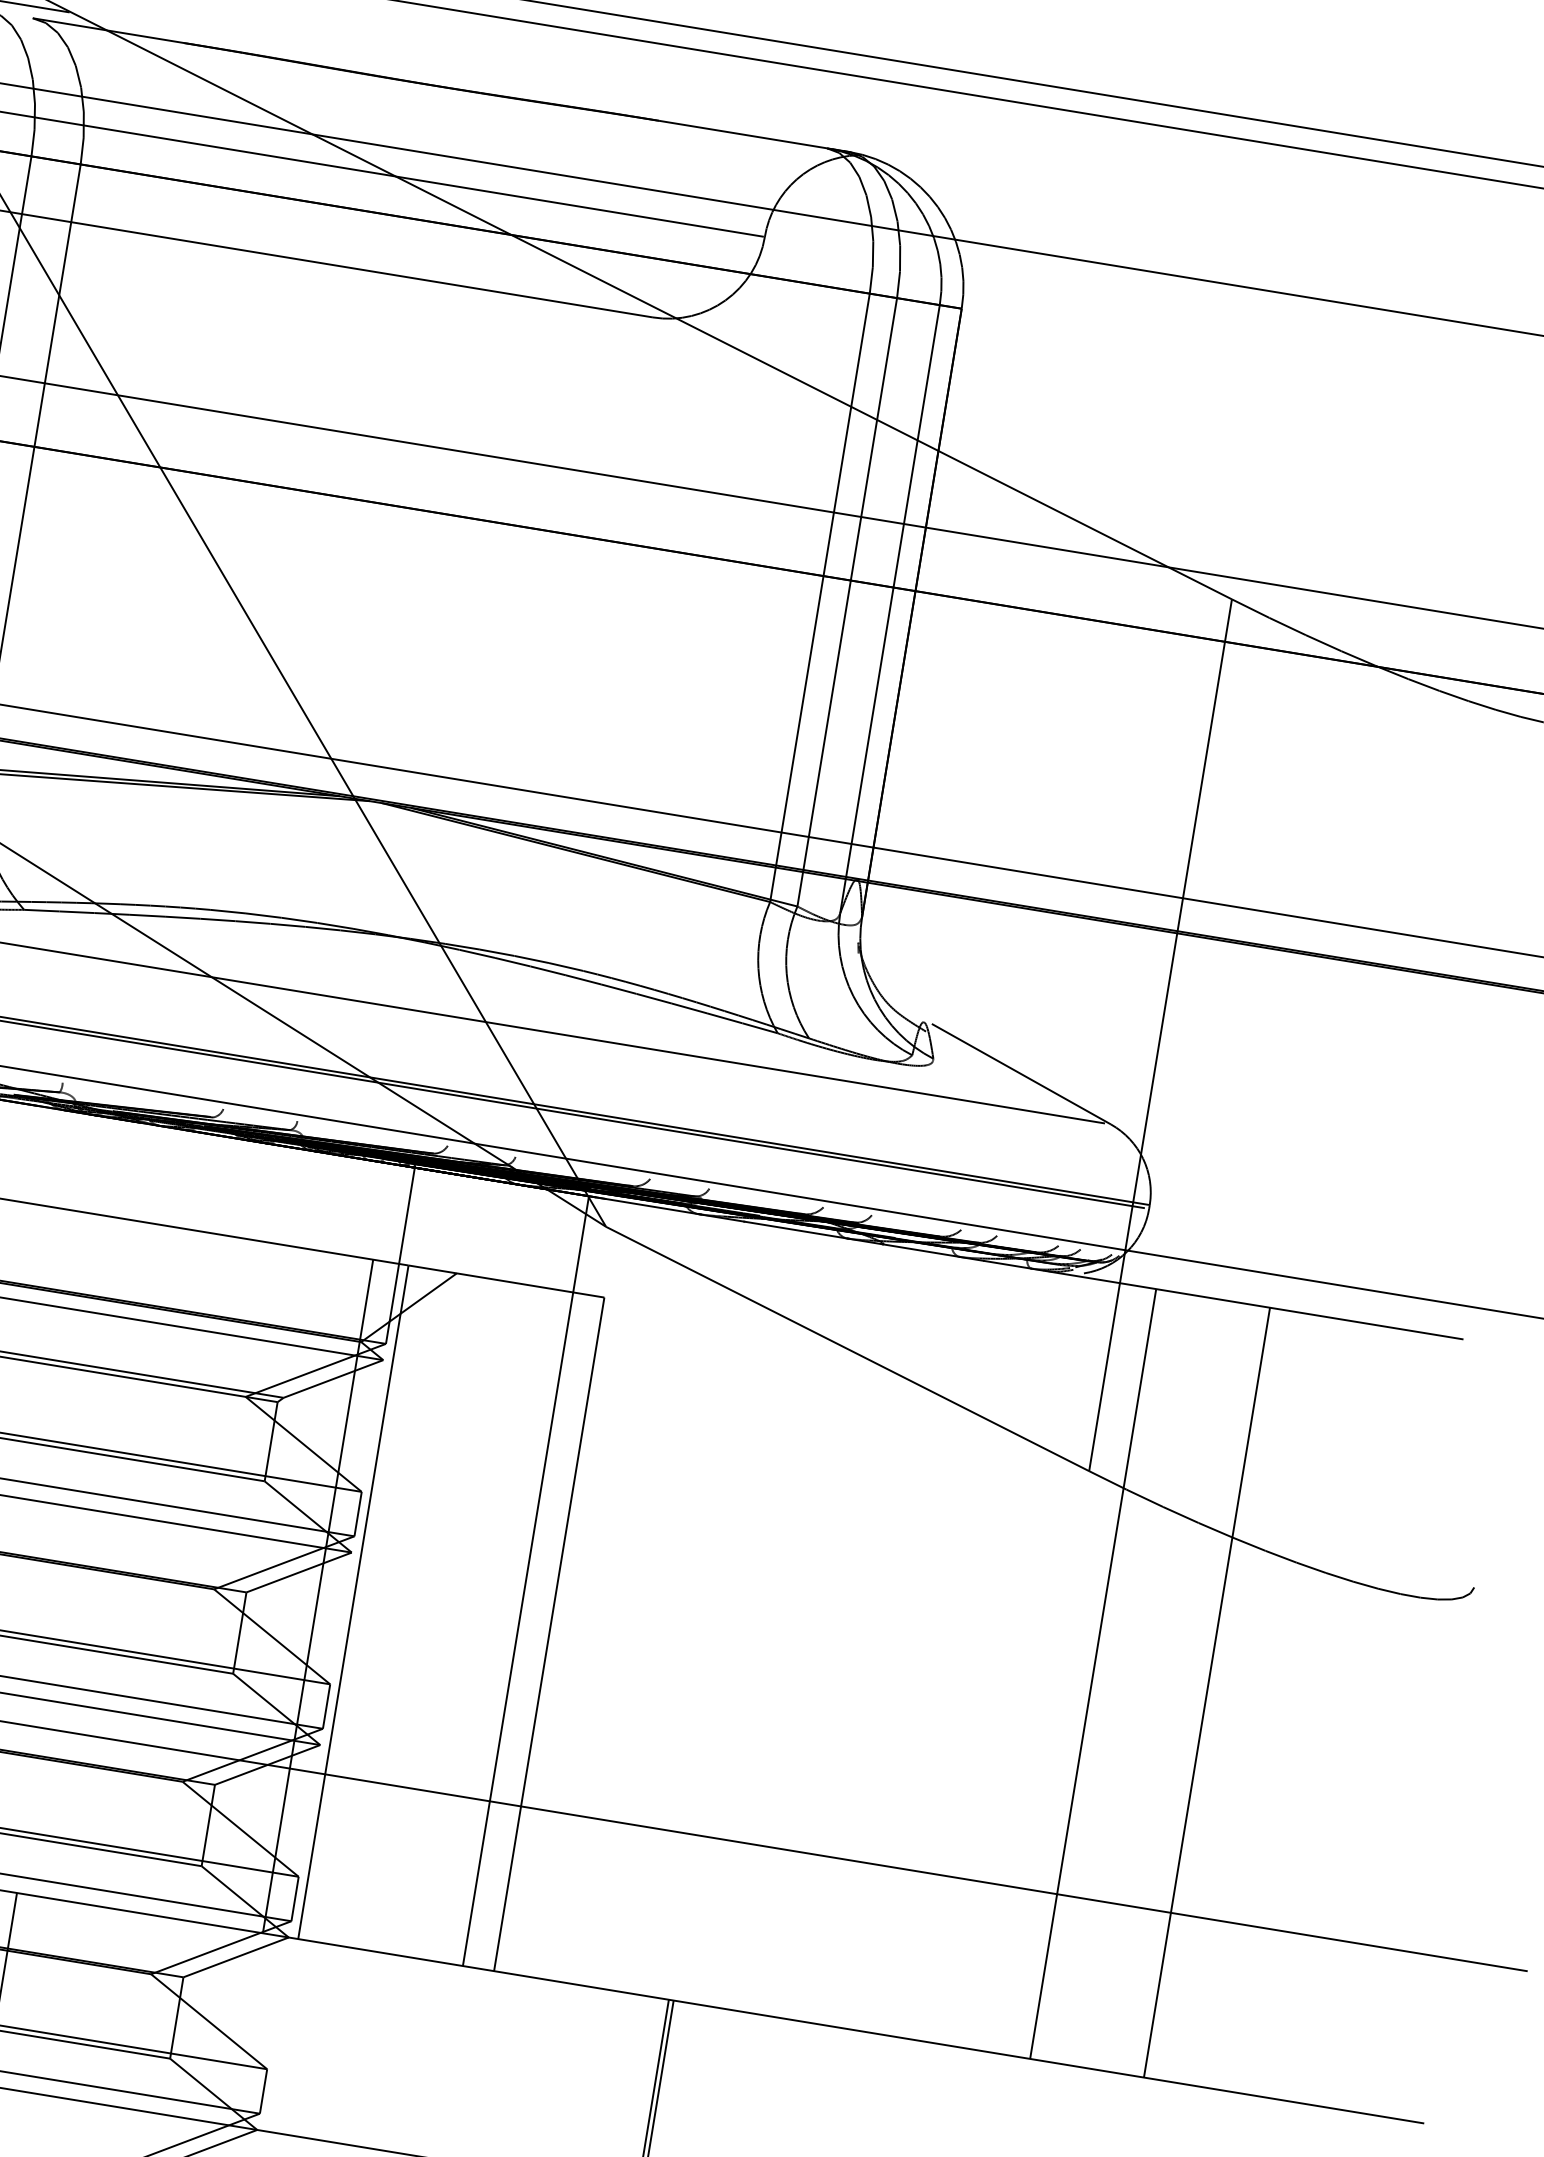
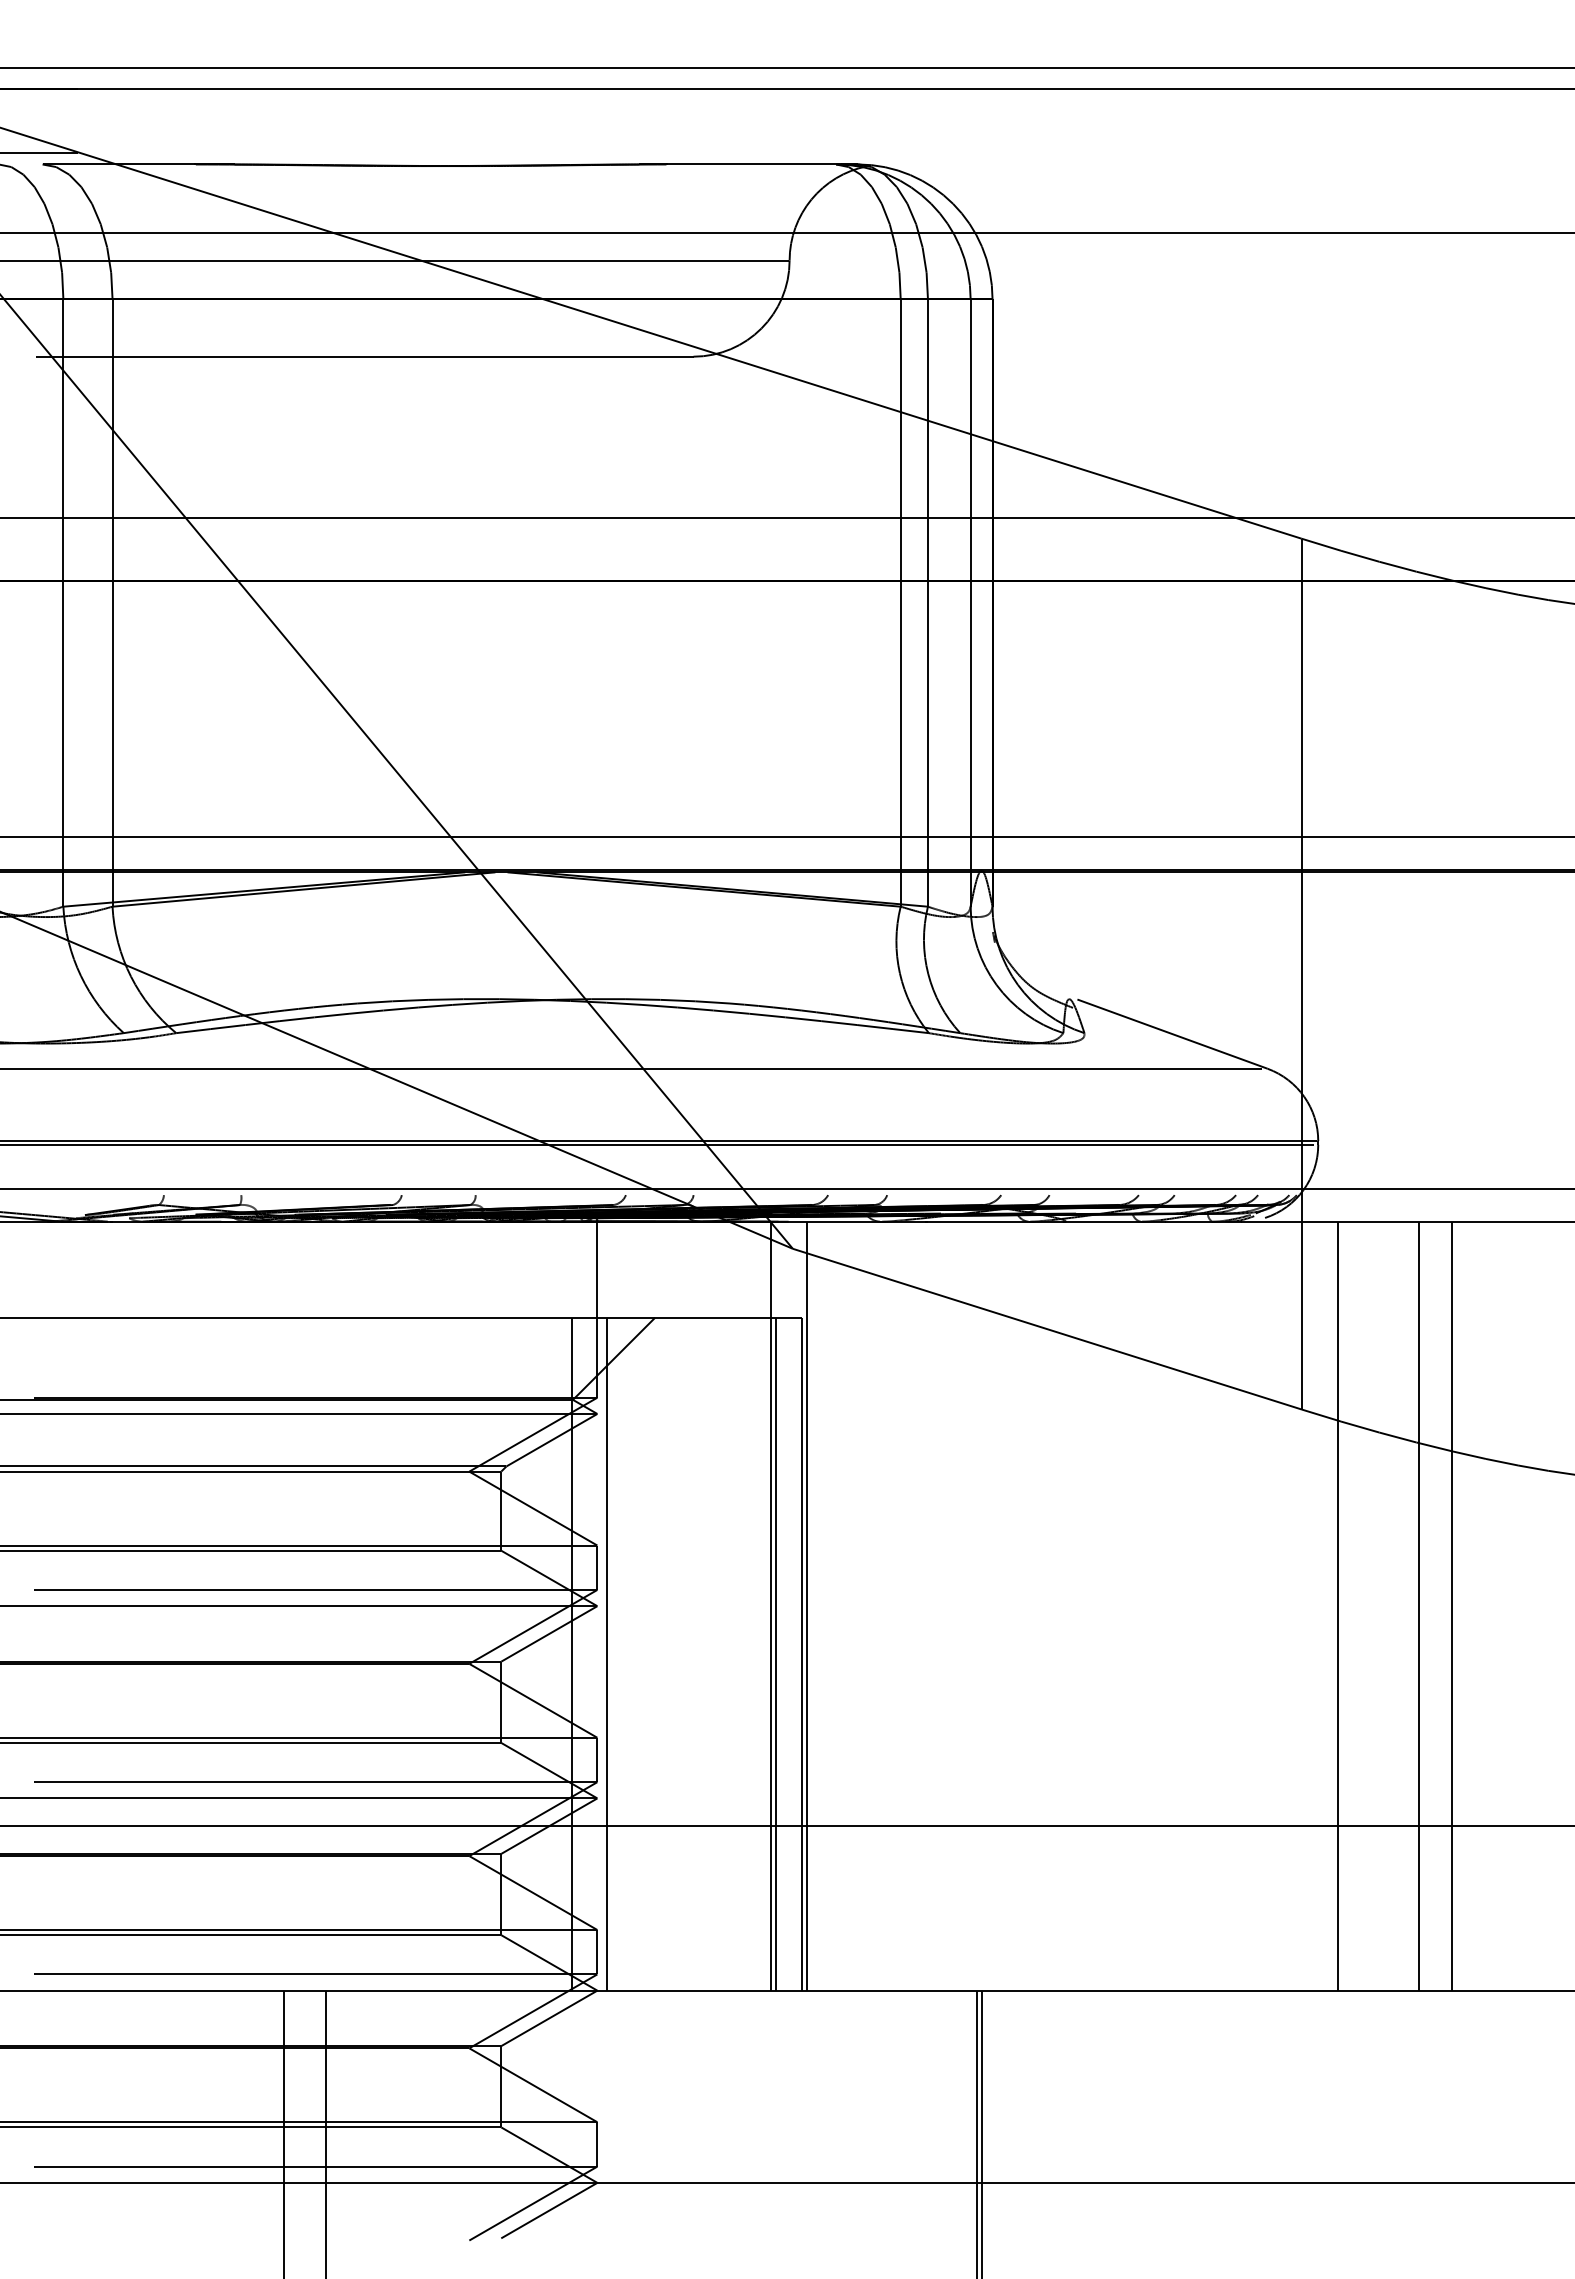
line: (562, 1586) -> (807, 1605), added
line: (523, 1629) -> (776, 1653), added
line: (1173, 1686) -> (1418, 1605), added

